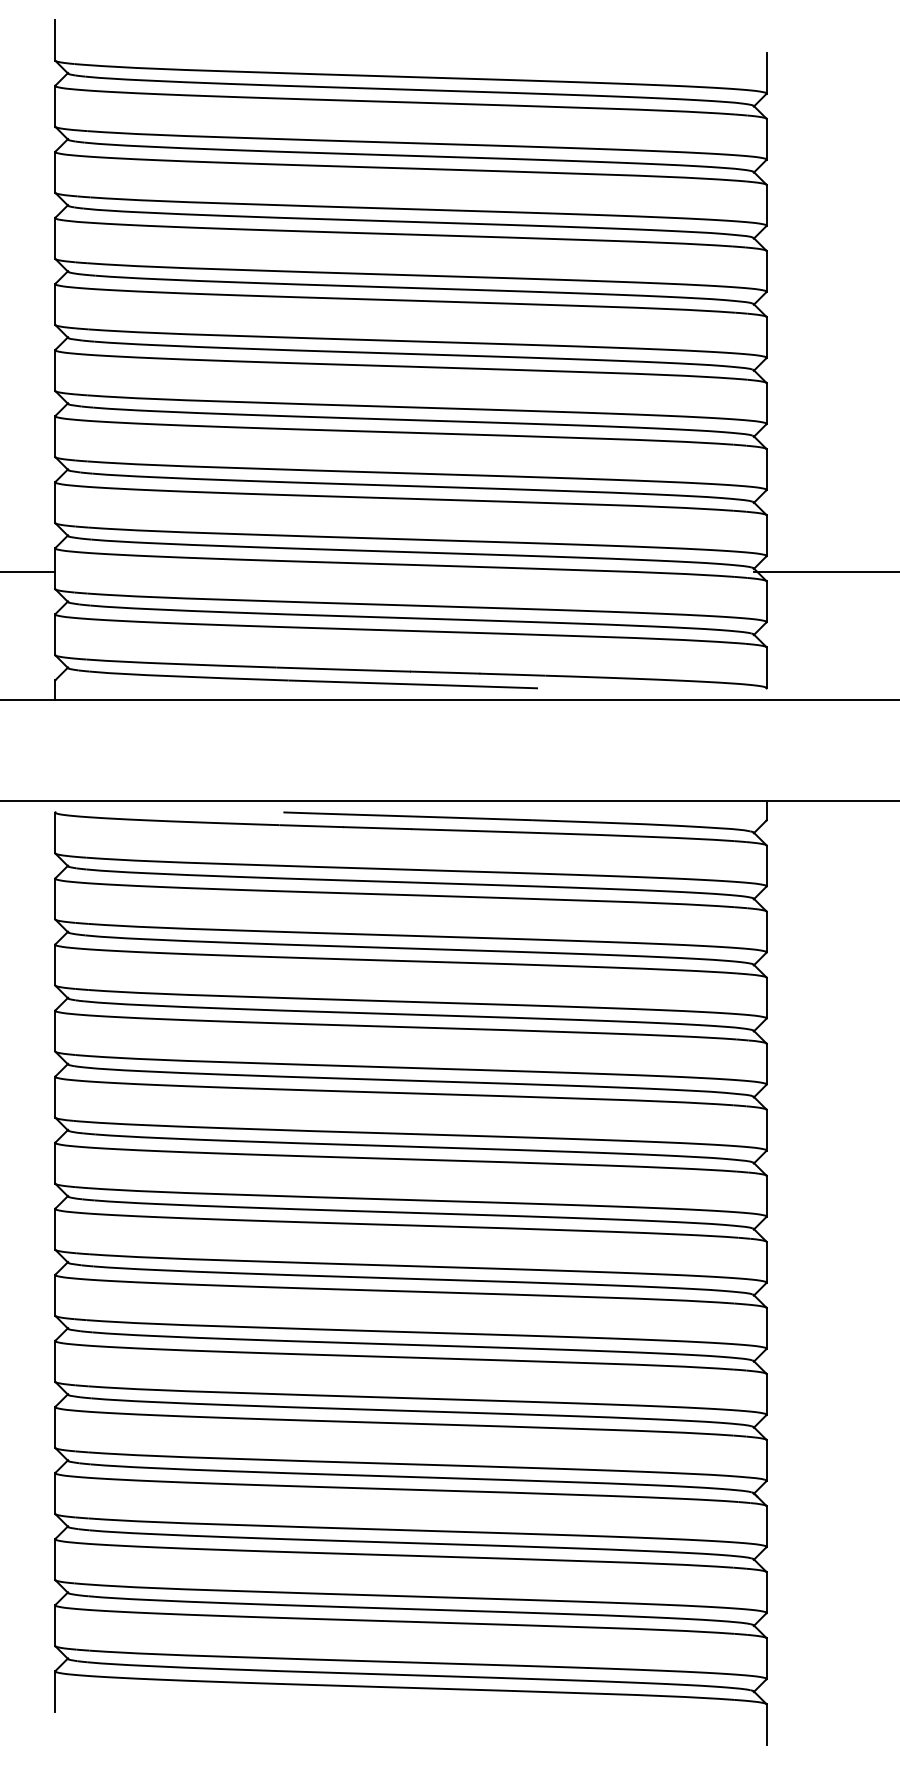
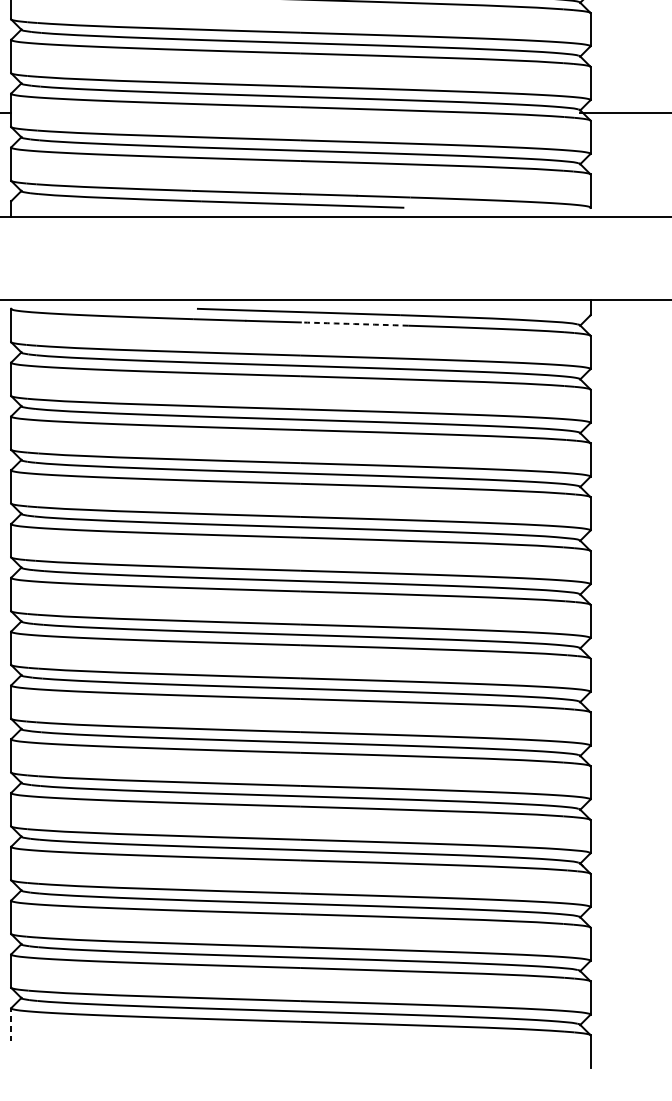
arc: (476, 831) -> (354, 324), solid -> dashed
line: (55, 1691) -> (11, 1024), solid -> dashed

